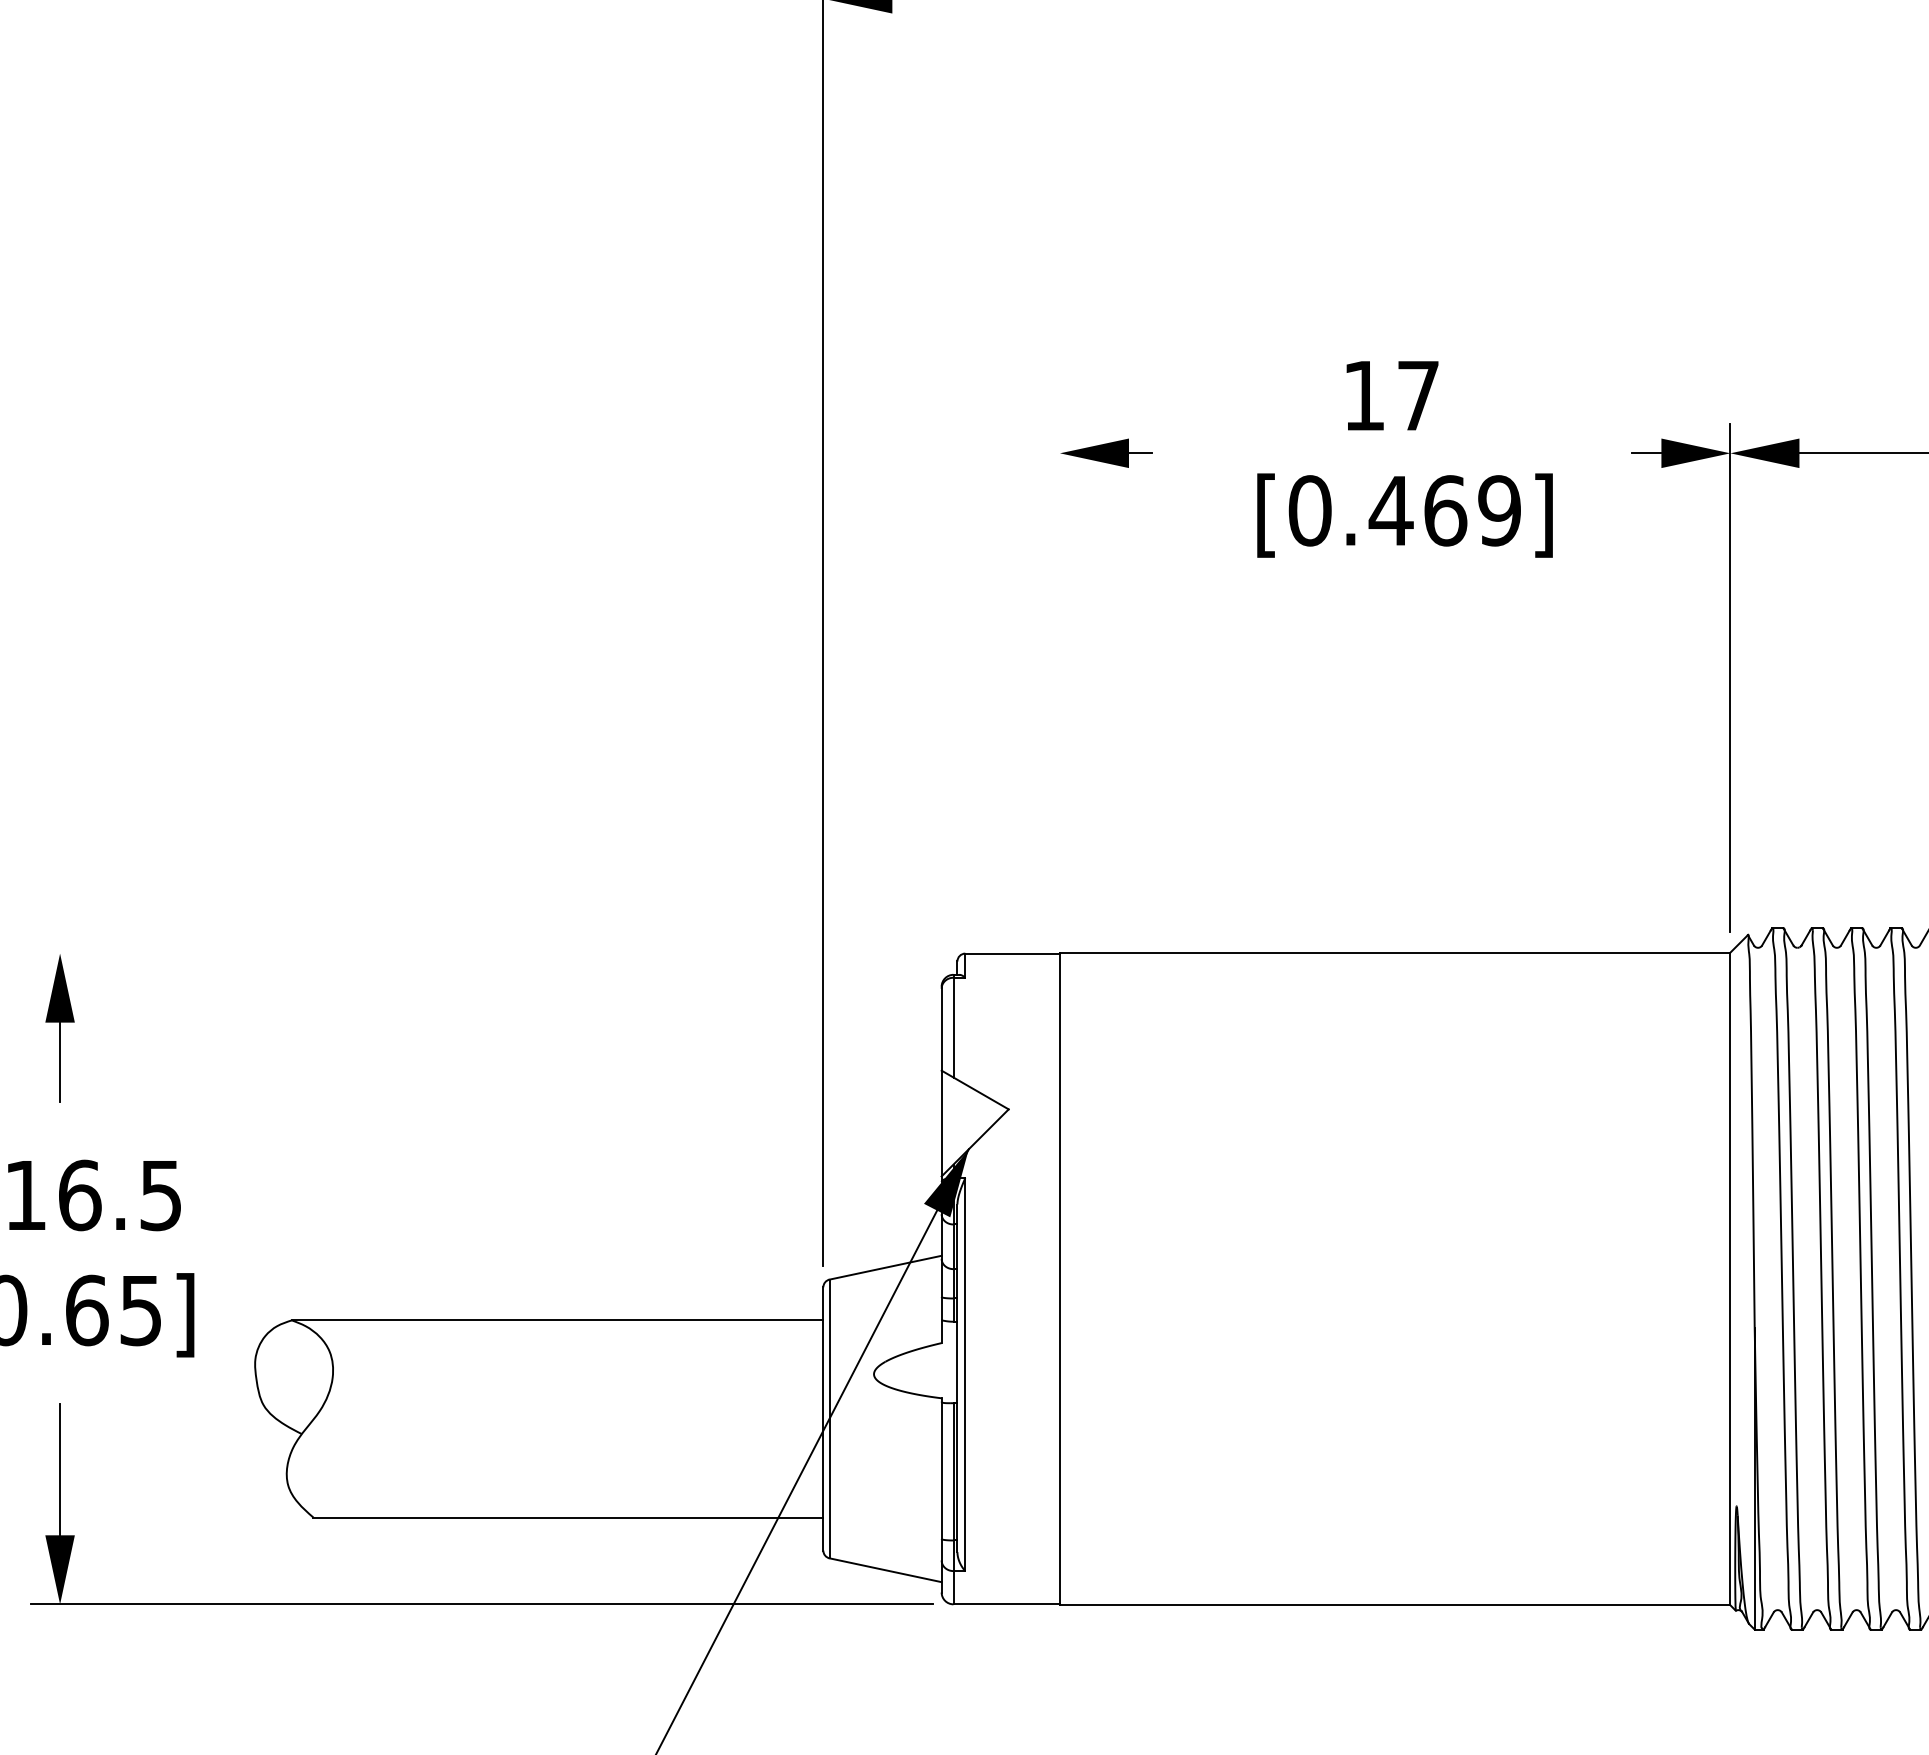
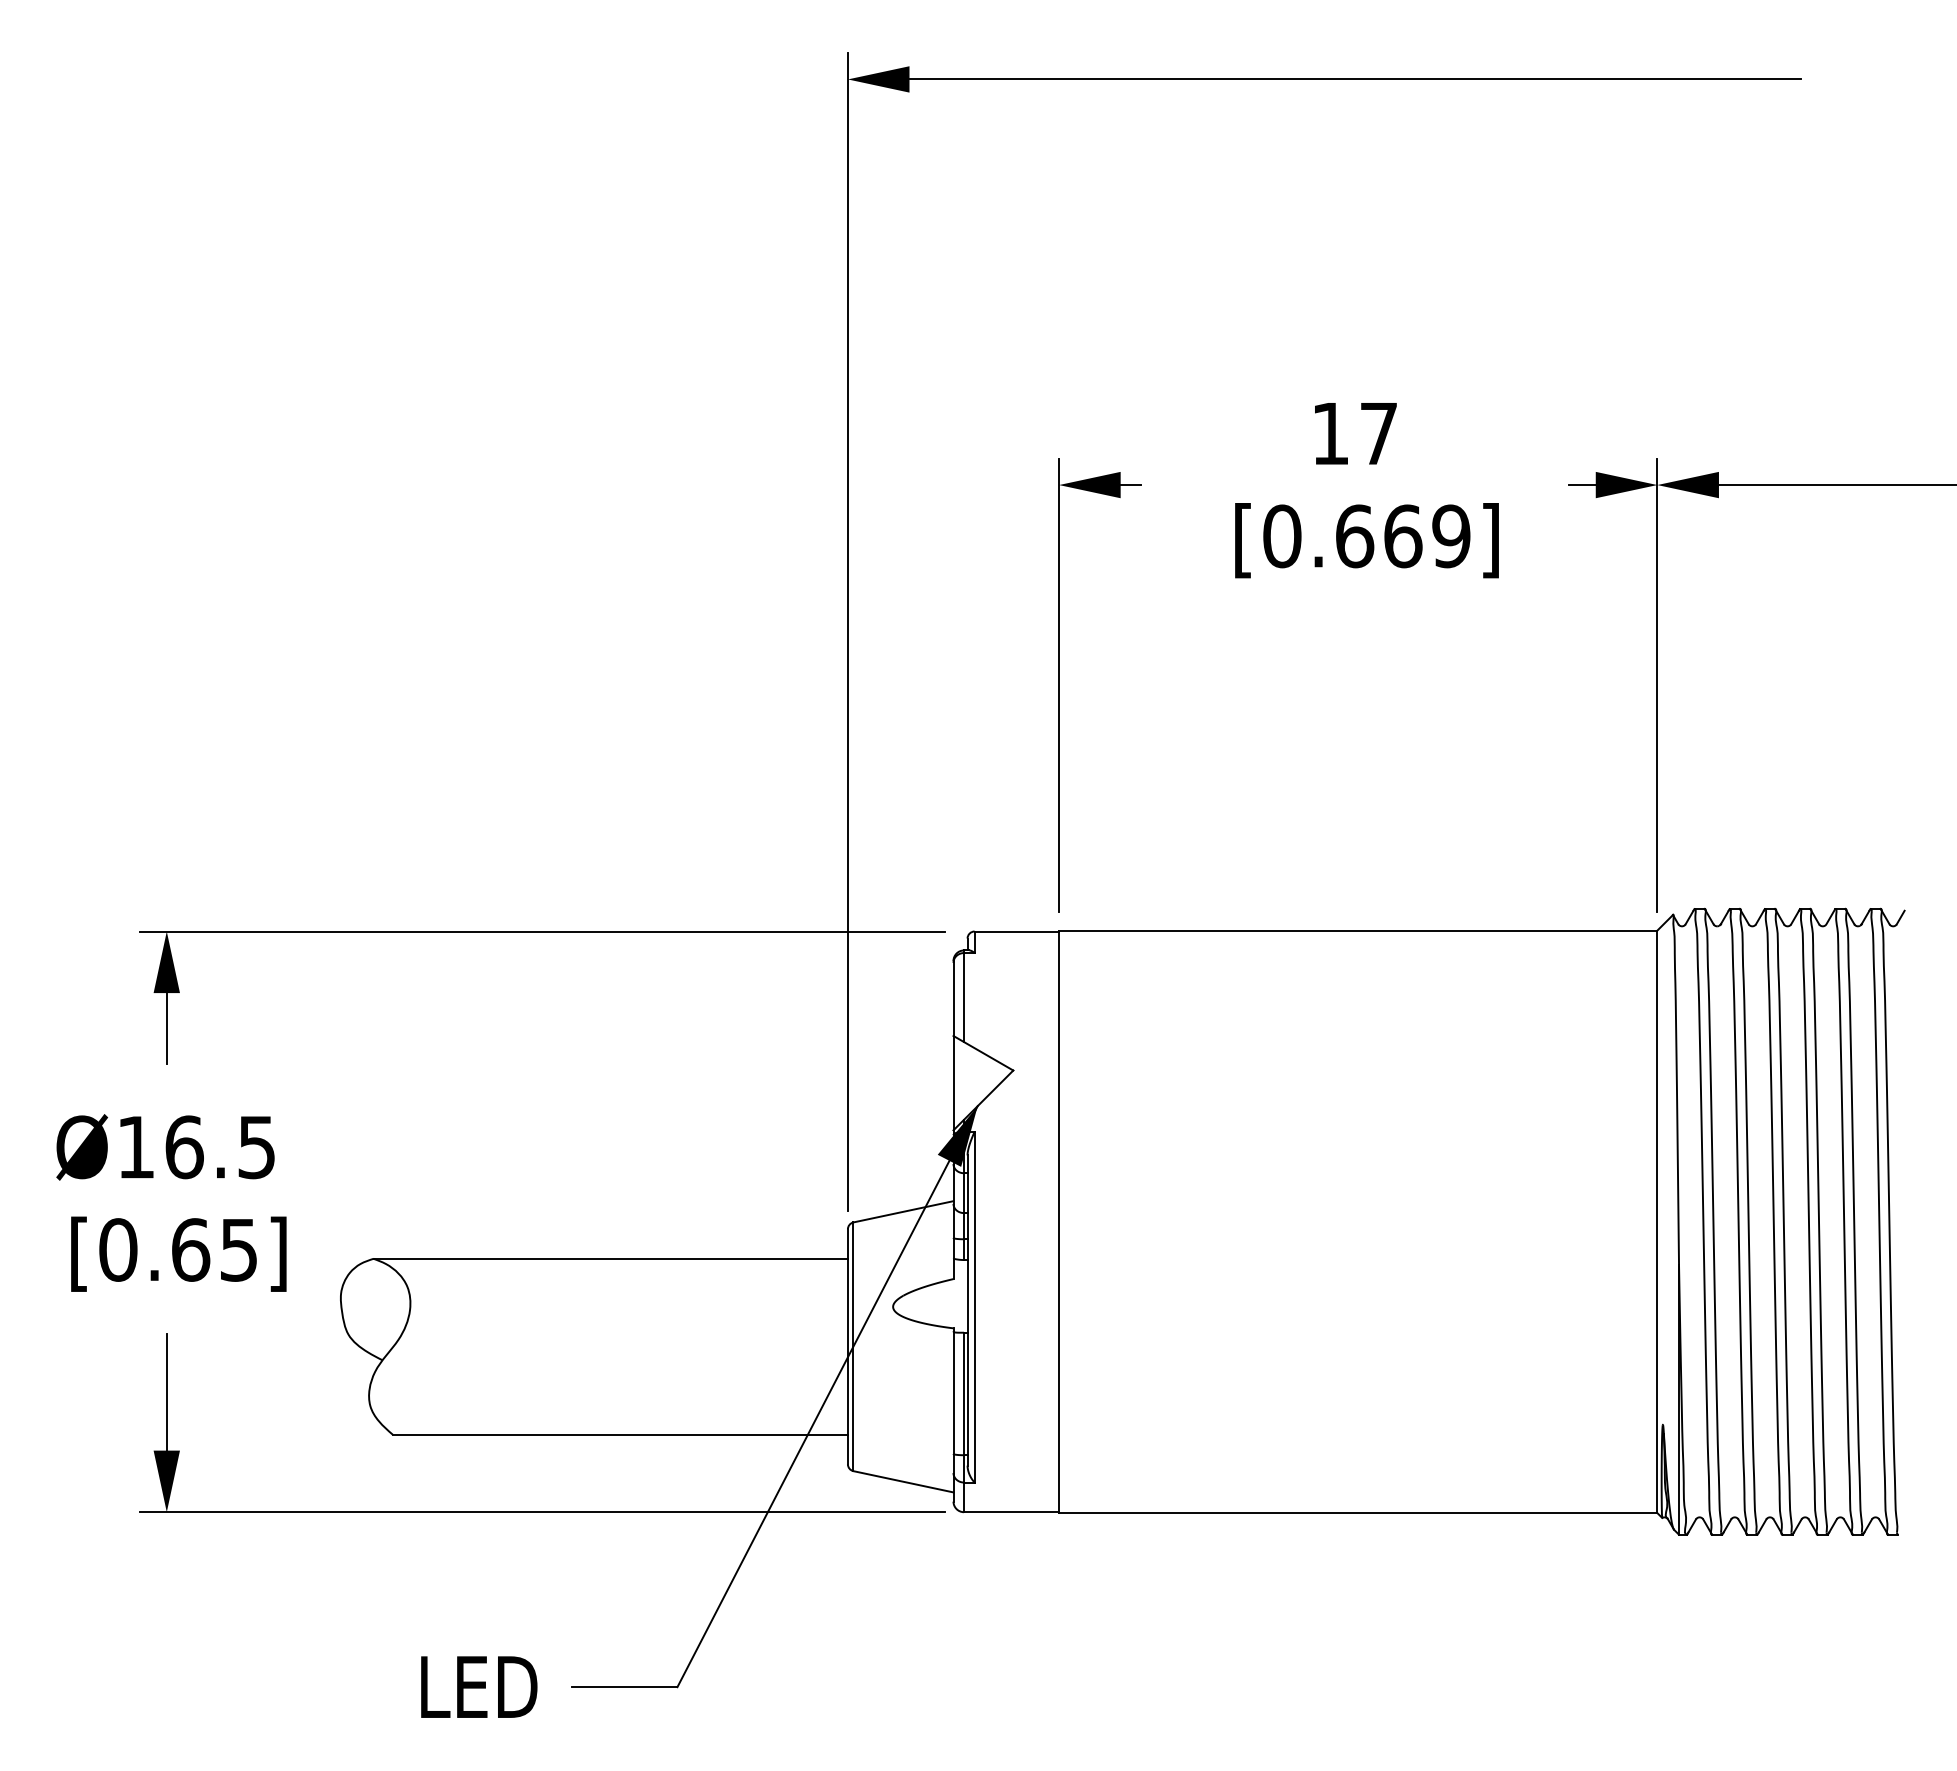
text: (1391, 510) -> (1354, 536), [0.469] -> [0.669]
line: (1060, 676) -> (1059, 684), added
line: (481, 953) -> (542, 931), added

